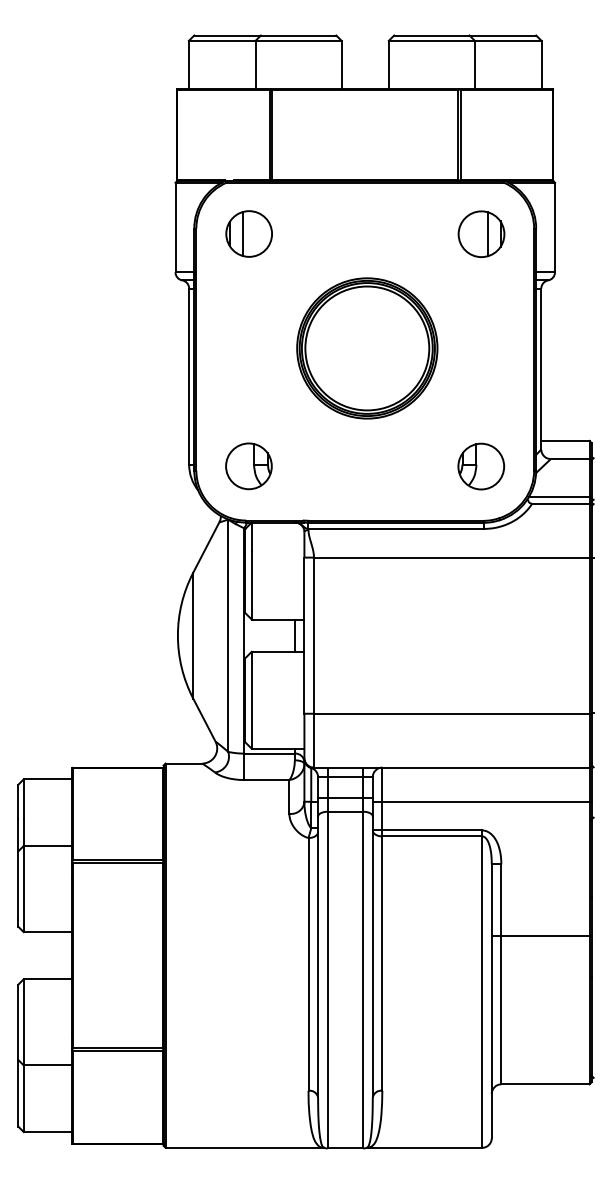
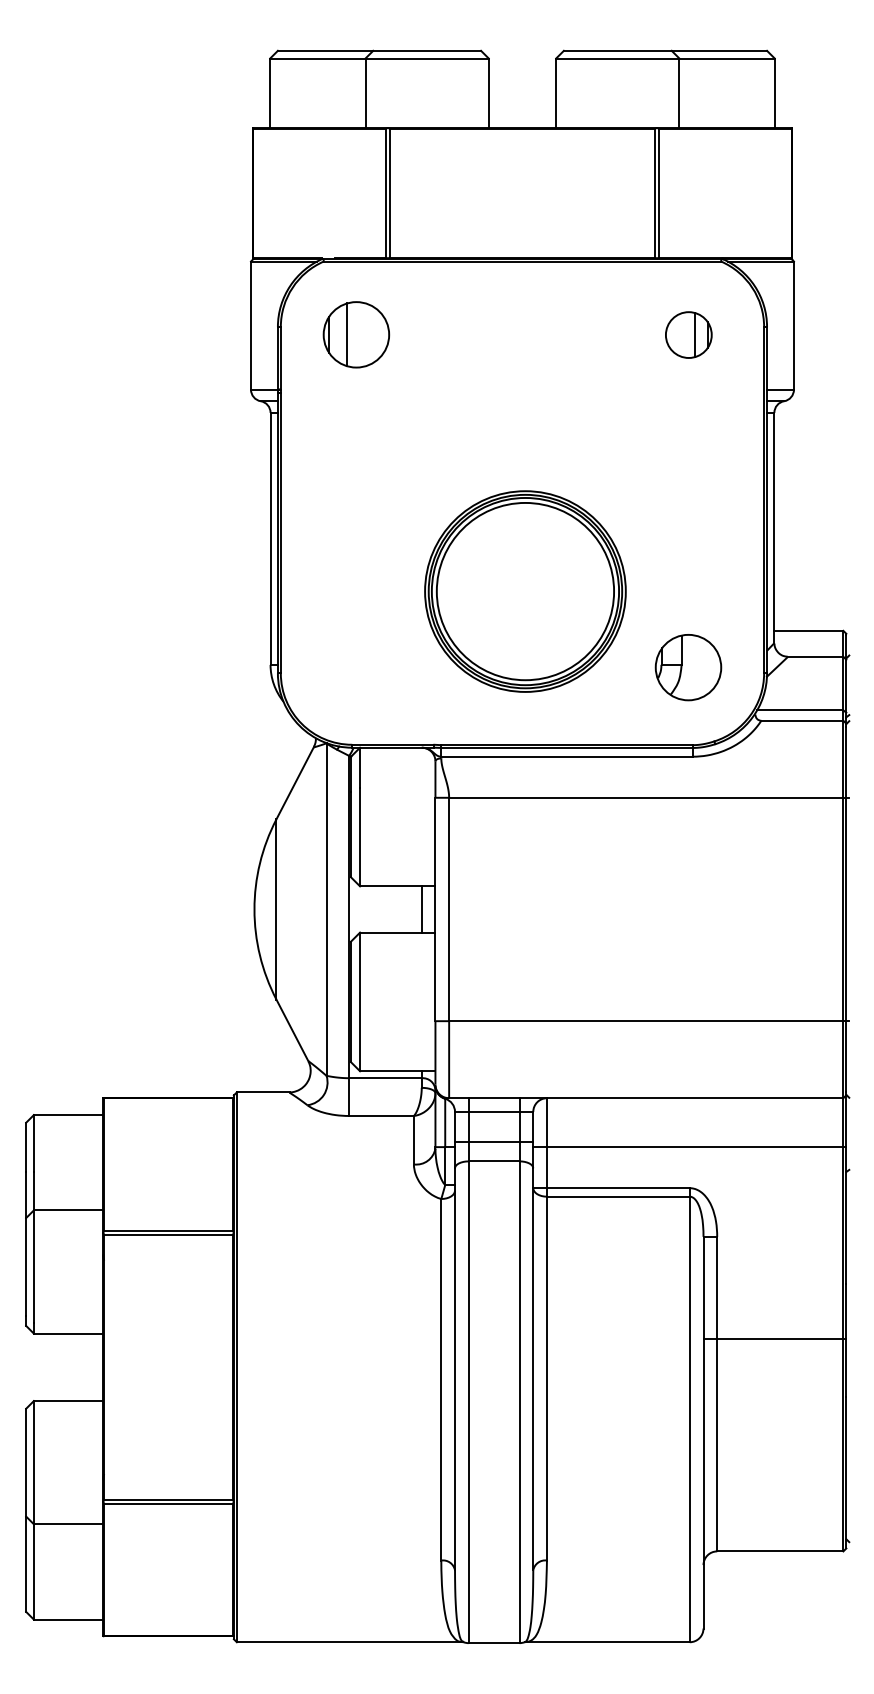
part: (481, 233) -> (688, 334), size x0.7
part: (367, 348) -> (525, 591), moved
part: (248, 466) -> (355, 667), removed

